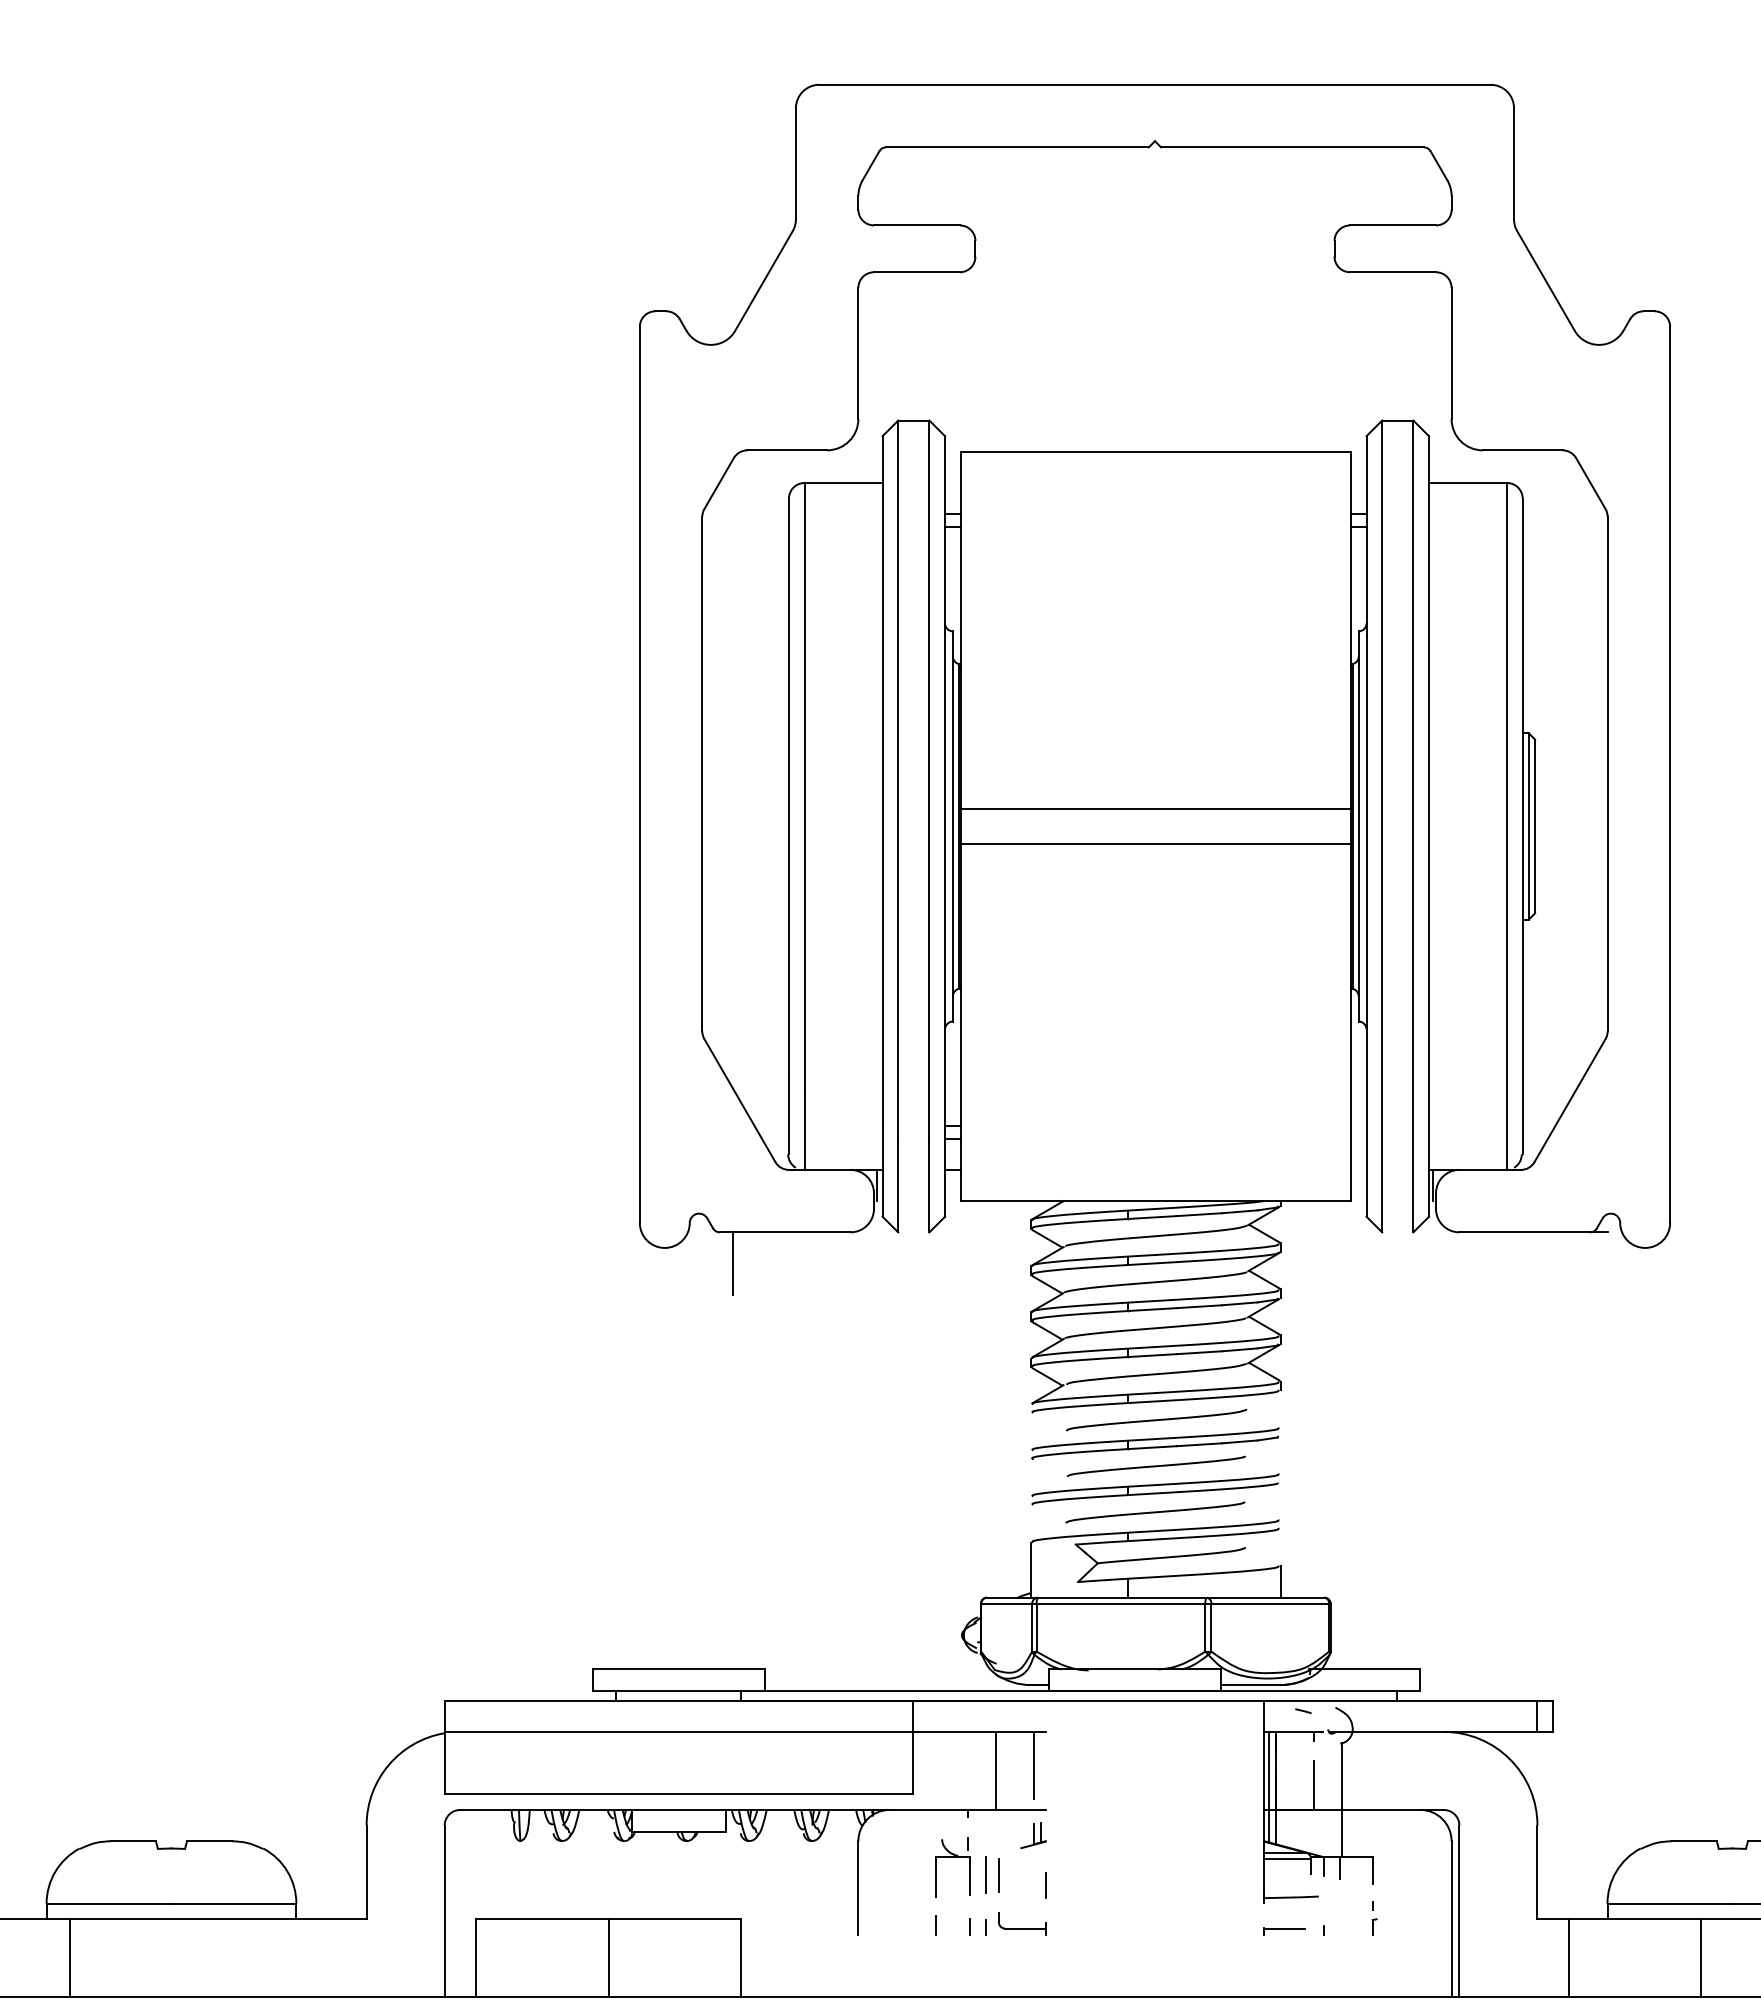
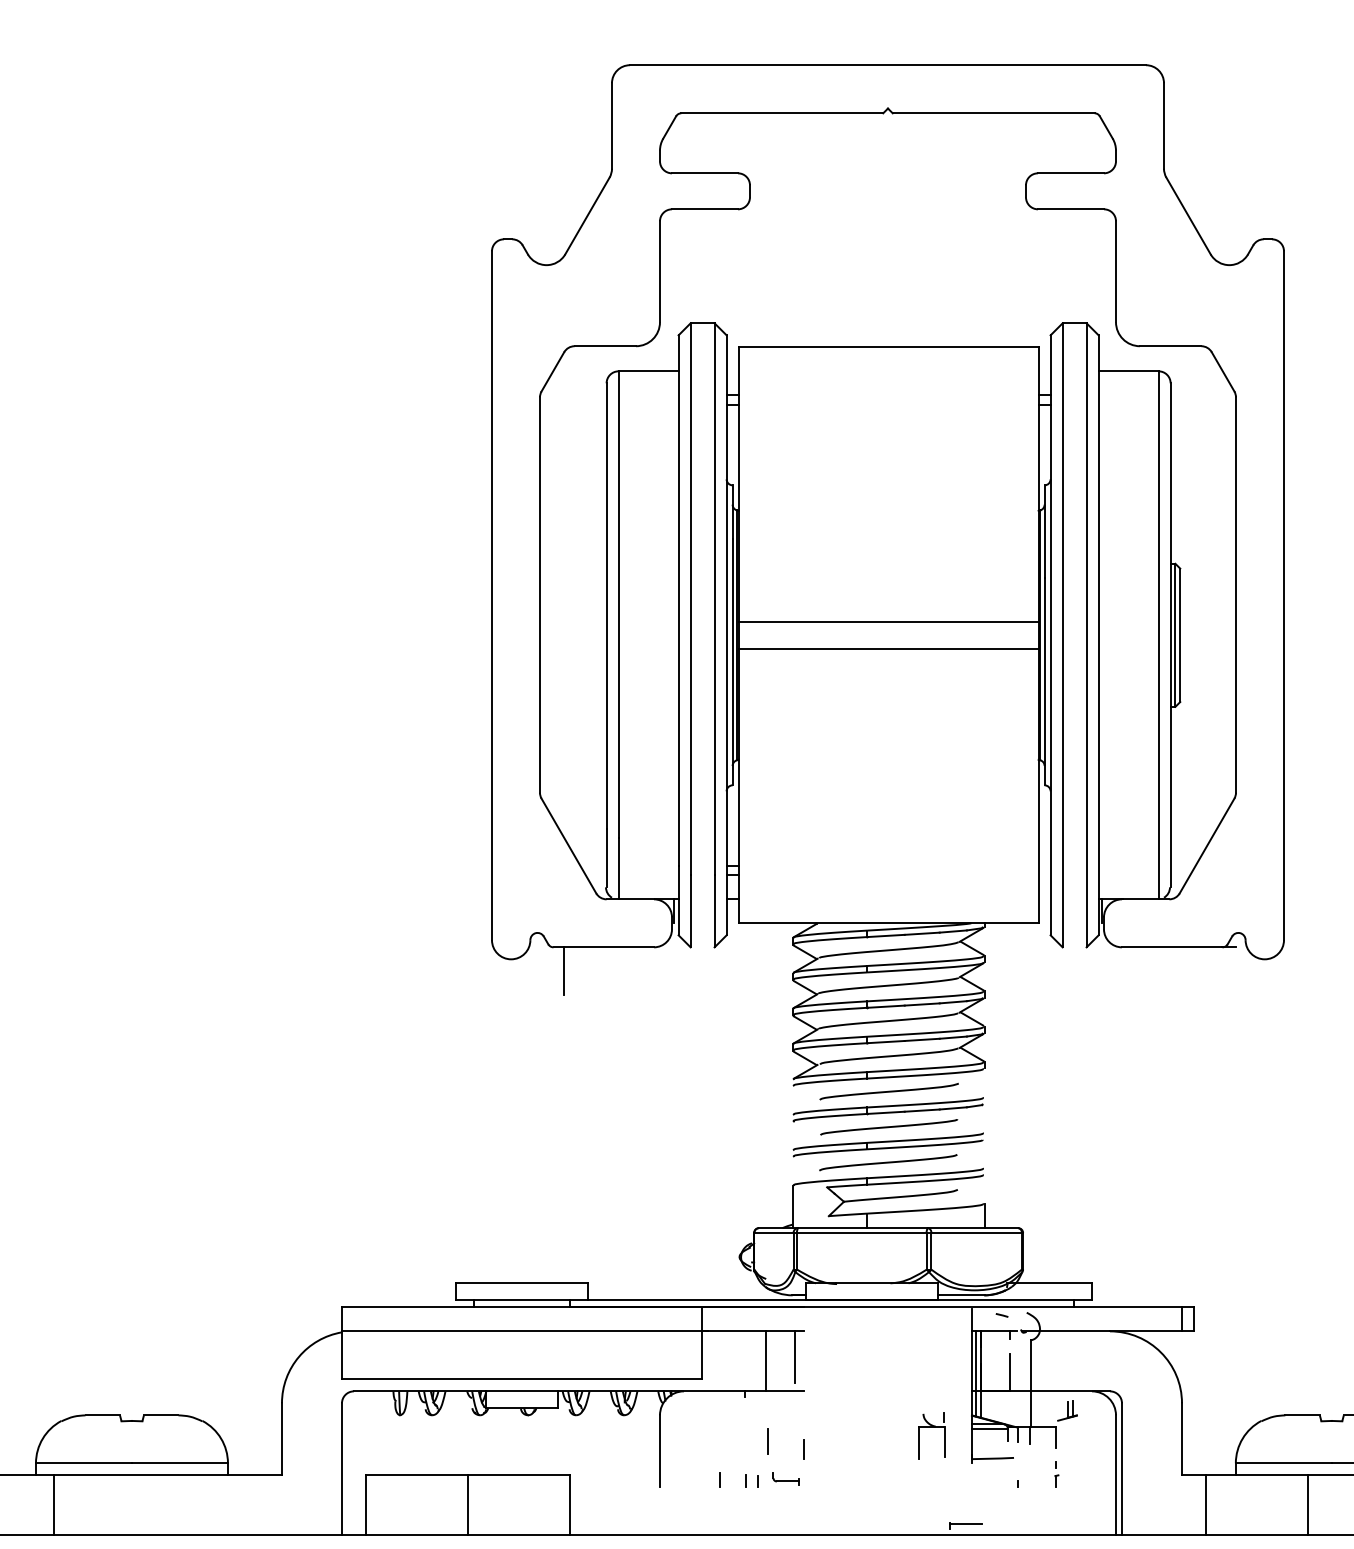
part: (1033, 1835) -> (1067, 1410), moved
part: (952, 1857) -> (931, 1427), moved
line: (985, 1874) -> (757, 1440), removed
part: (1022, 1923) -> (786, 1478), size x0.7
part: (1284, 1931) -> (966, 1526), moved

